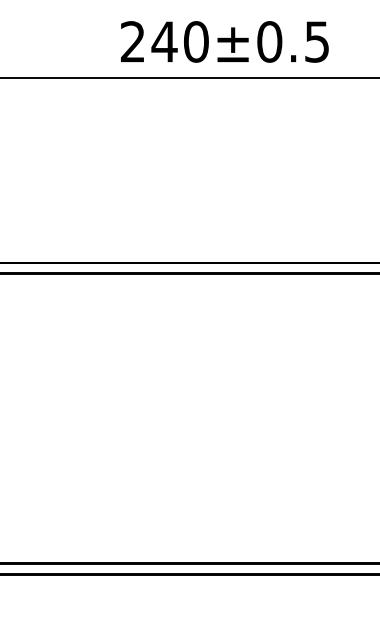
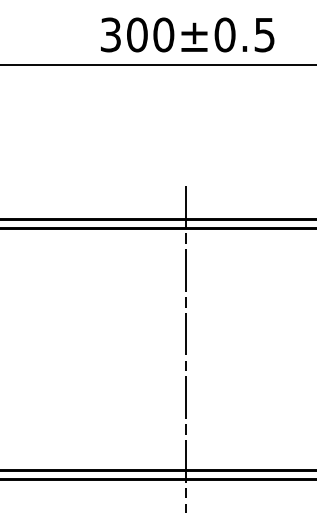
text: (149, 41) -> (124, 34), 240±0.5 -> 300±0.5
line: (223, 418) -> (186, 349), added

